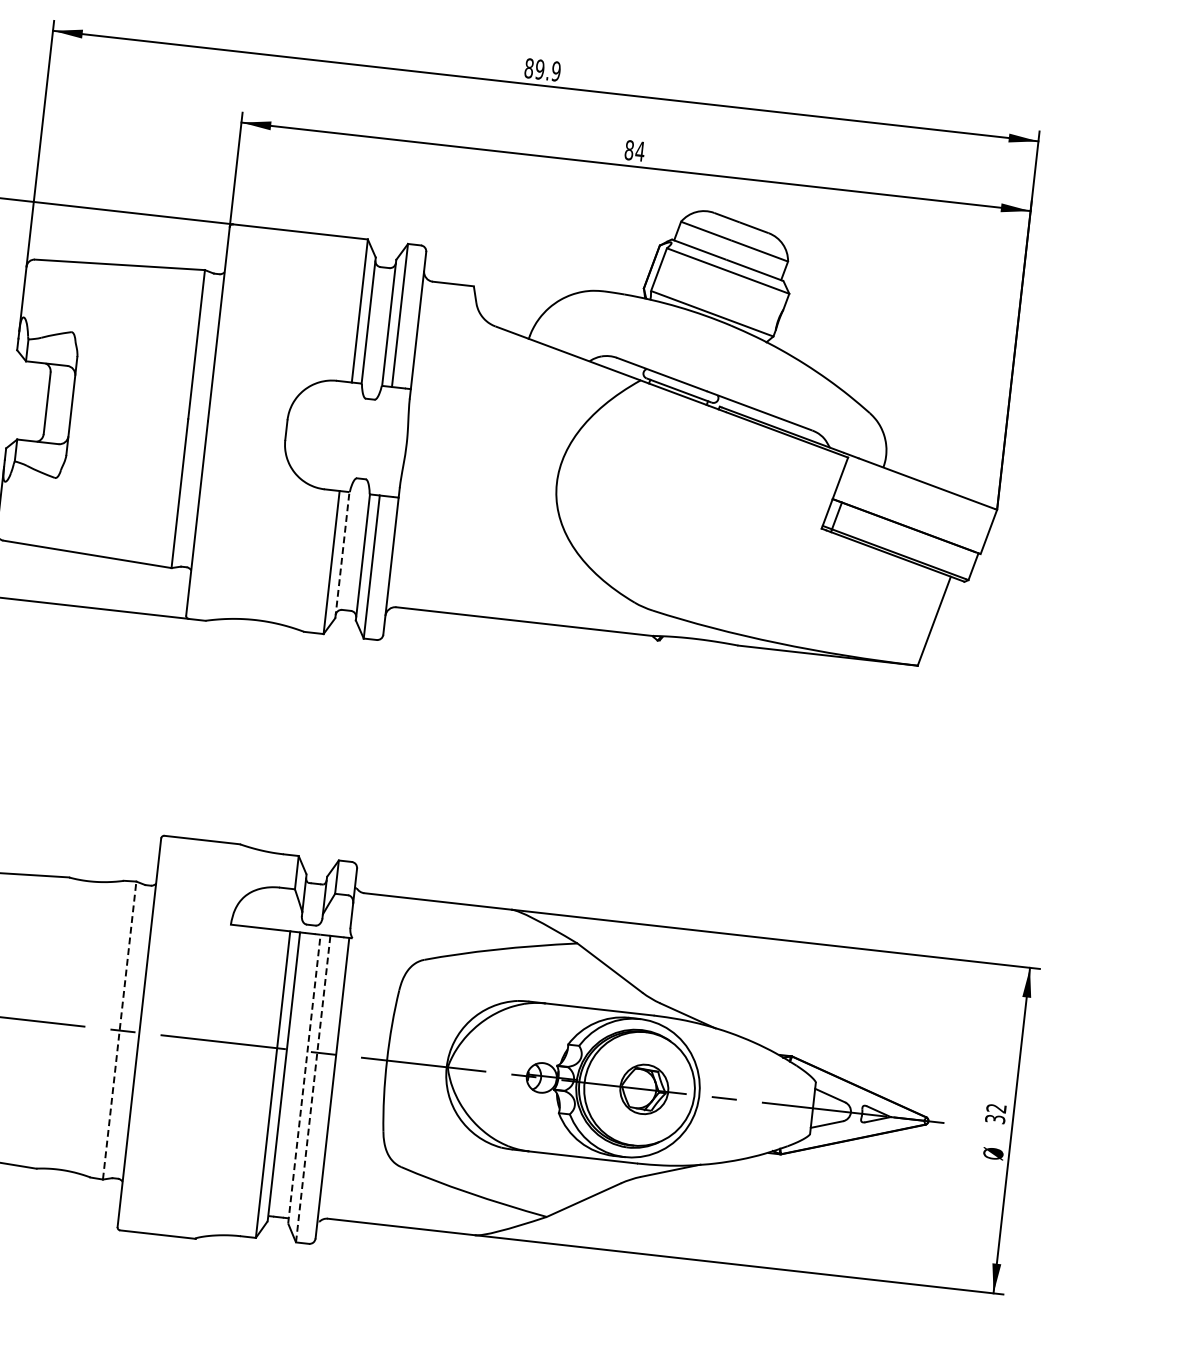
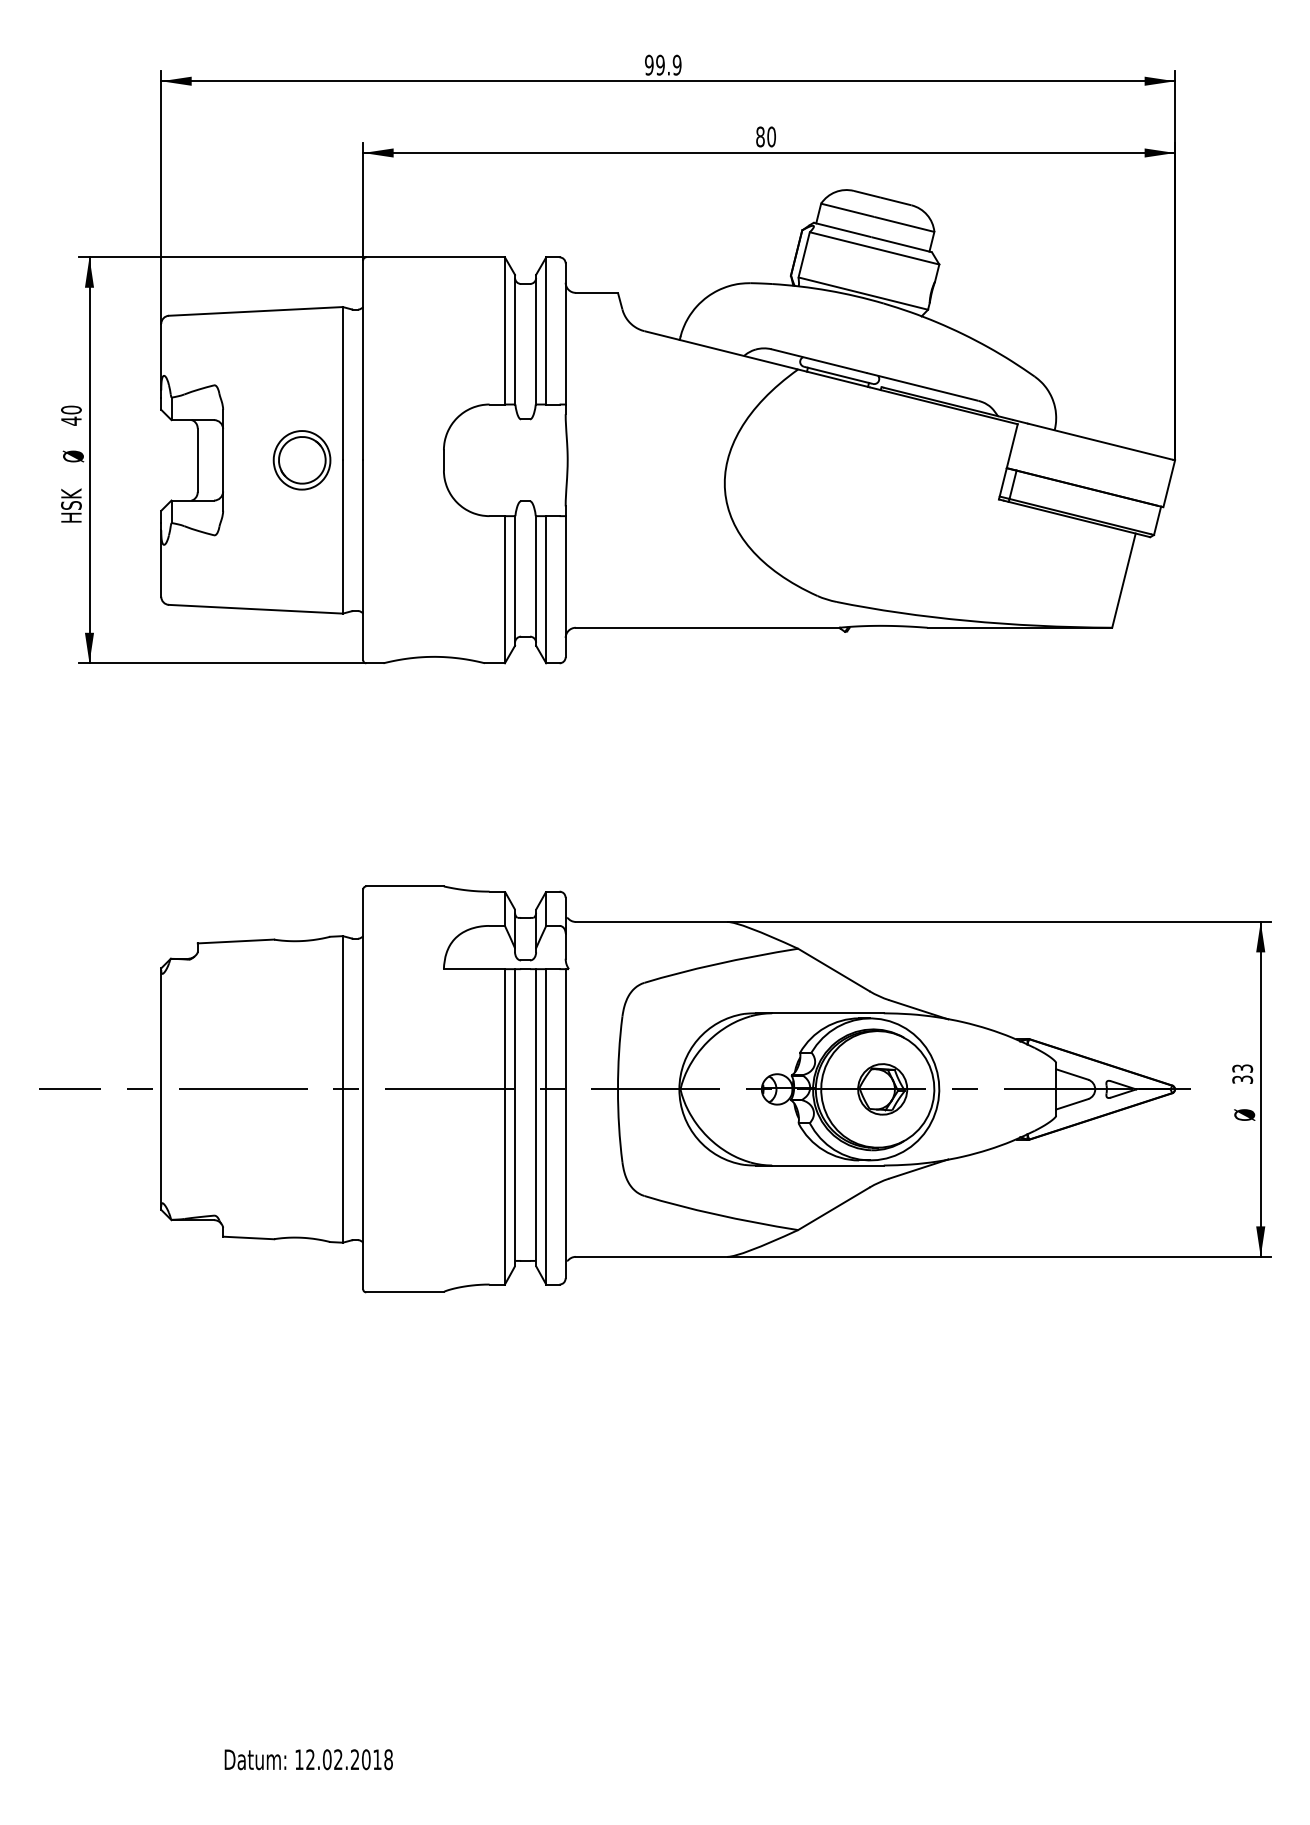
text: (529, 68) -> (649, 65), 89.9 -> 99.9
text: (640, 151) -> (771, 136), 84 -> 80
part: (147, 414) -> (301, 460), added
line: (342, 554) -> (515, 580), dashed -> solid
line: (119, 1029) -> (342, 1088), dashed -> solid
line: (304, 1078) -> (536, 1117), dashed -> solid
line: (313, 1088) -> (546, 1126), dashed -> solid
text: (996, 1108) -> (1242, 1068), 32 -> 33

